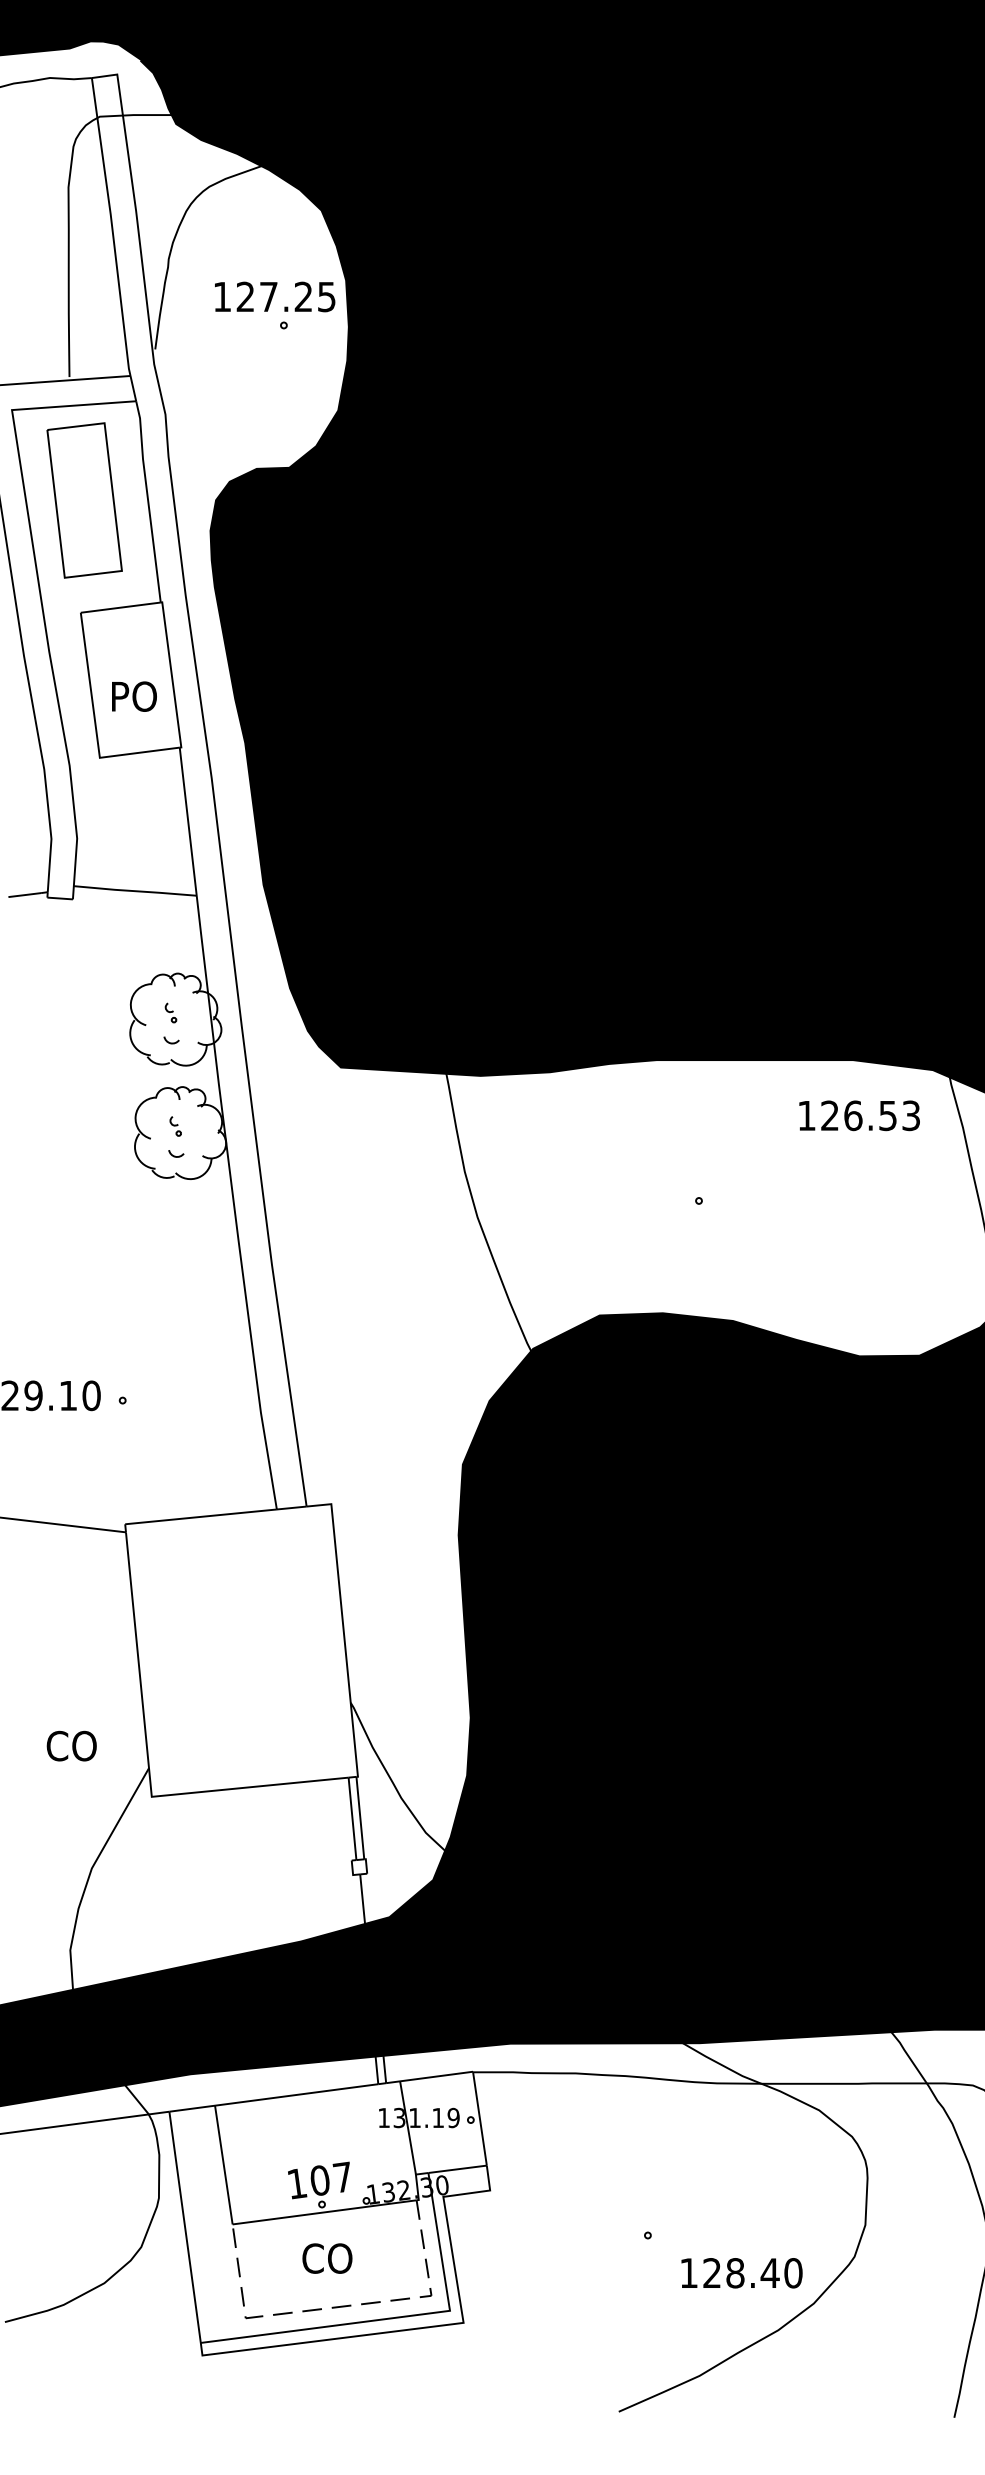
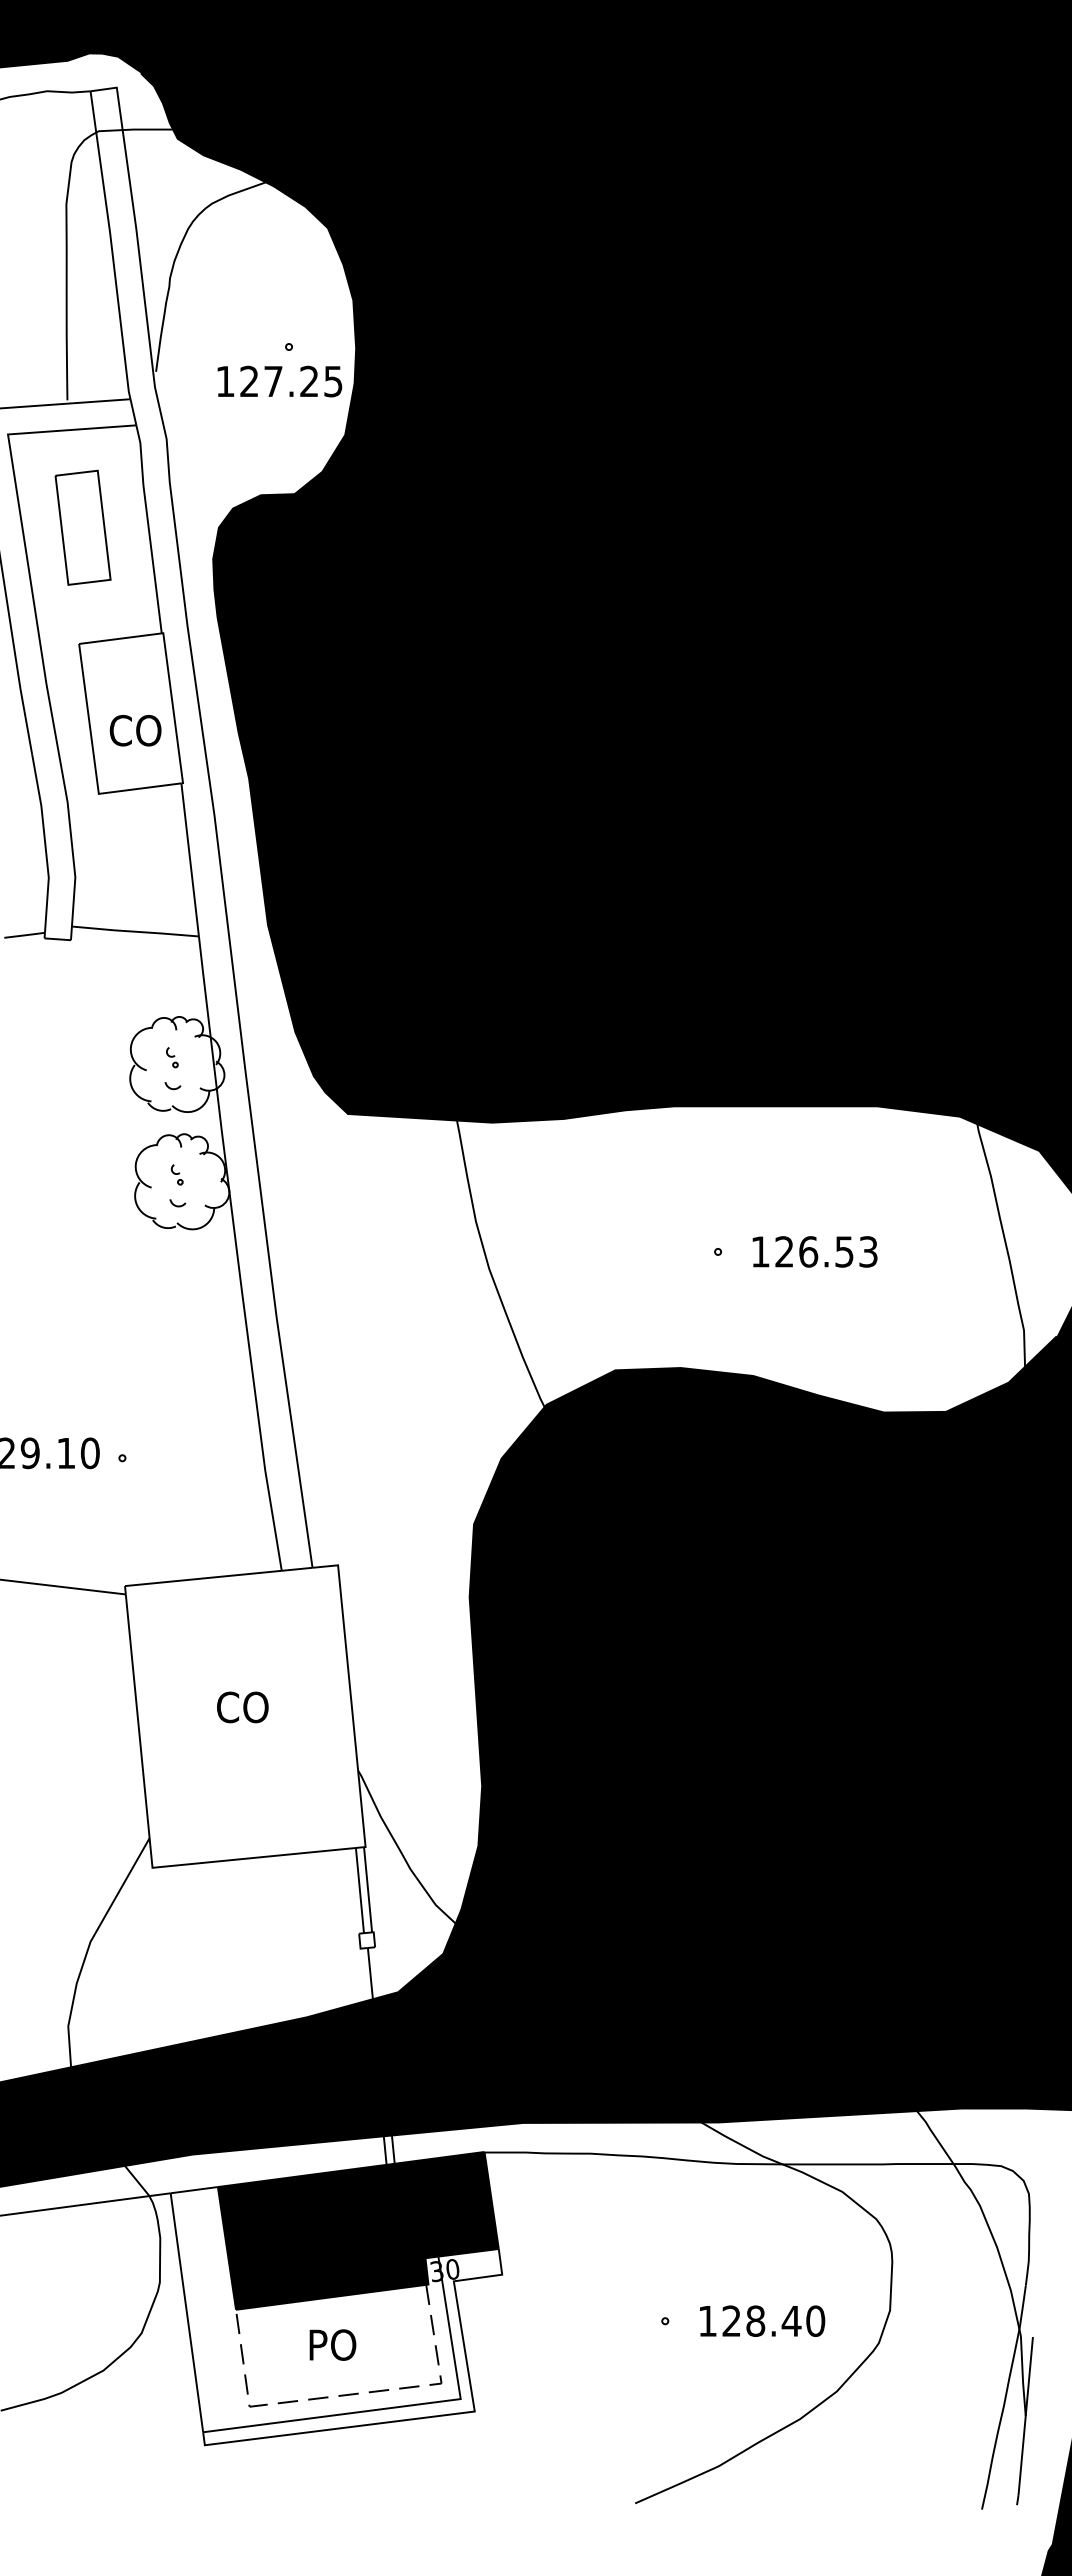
text: (274, 296) -> (279, 381), moved
part: (84, 500) -> (82, 527), size x0.71
text: (135, 696) -> (135, 730), PO -> CO
text: (859, 1115) -> (814, 1251), moved
text: (71, 1746) -> (242, 1707), moved
fill: (350, 2147) -> (357, 2230), added
text: (326, 2258) -> (333, 2344), CO -> PO
text: (741, 2272) -> (762, 2320), moved

